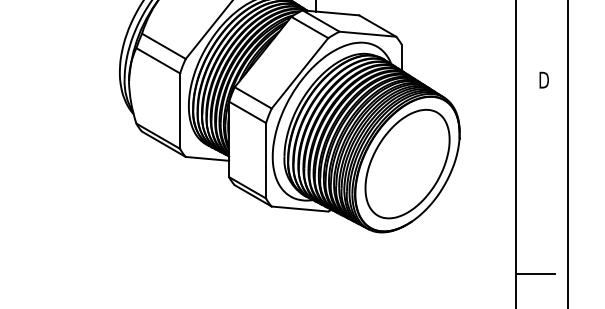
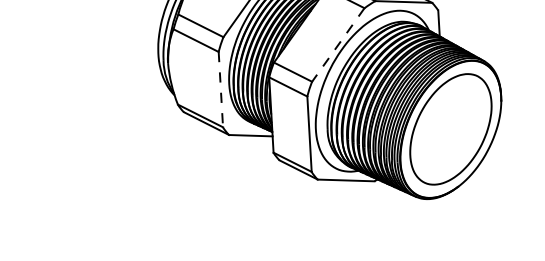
line: (299, 73) -> (337, 45), solid -> dashed
line: (180, 111) -> (221, 89), solid -> dashed

